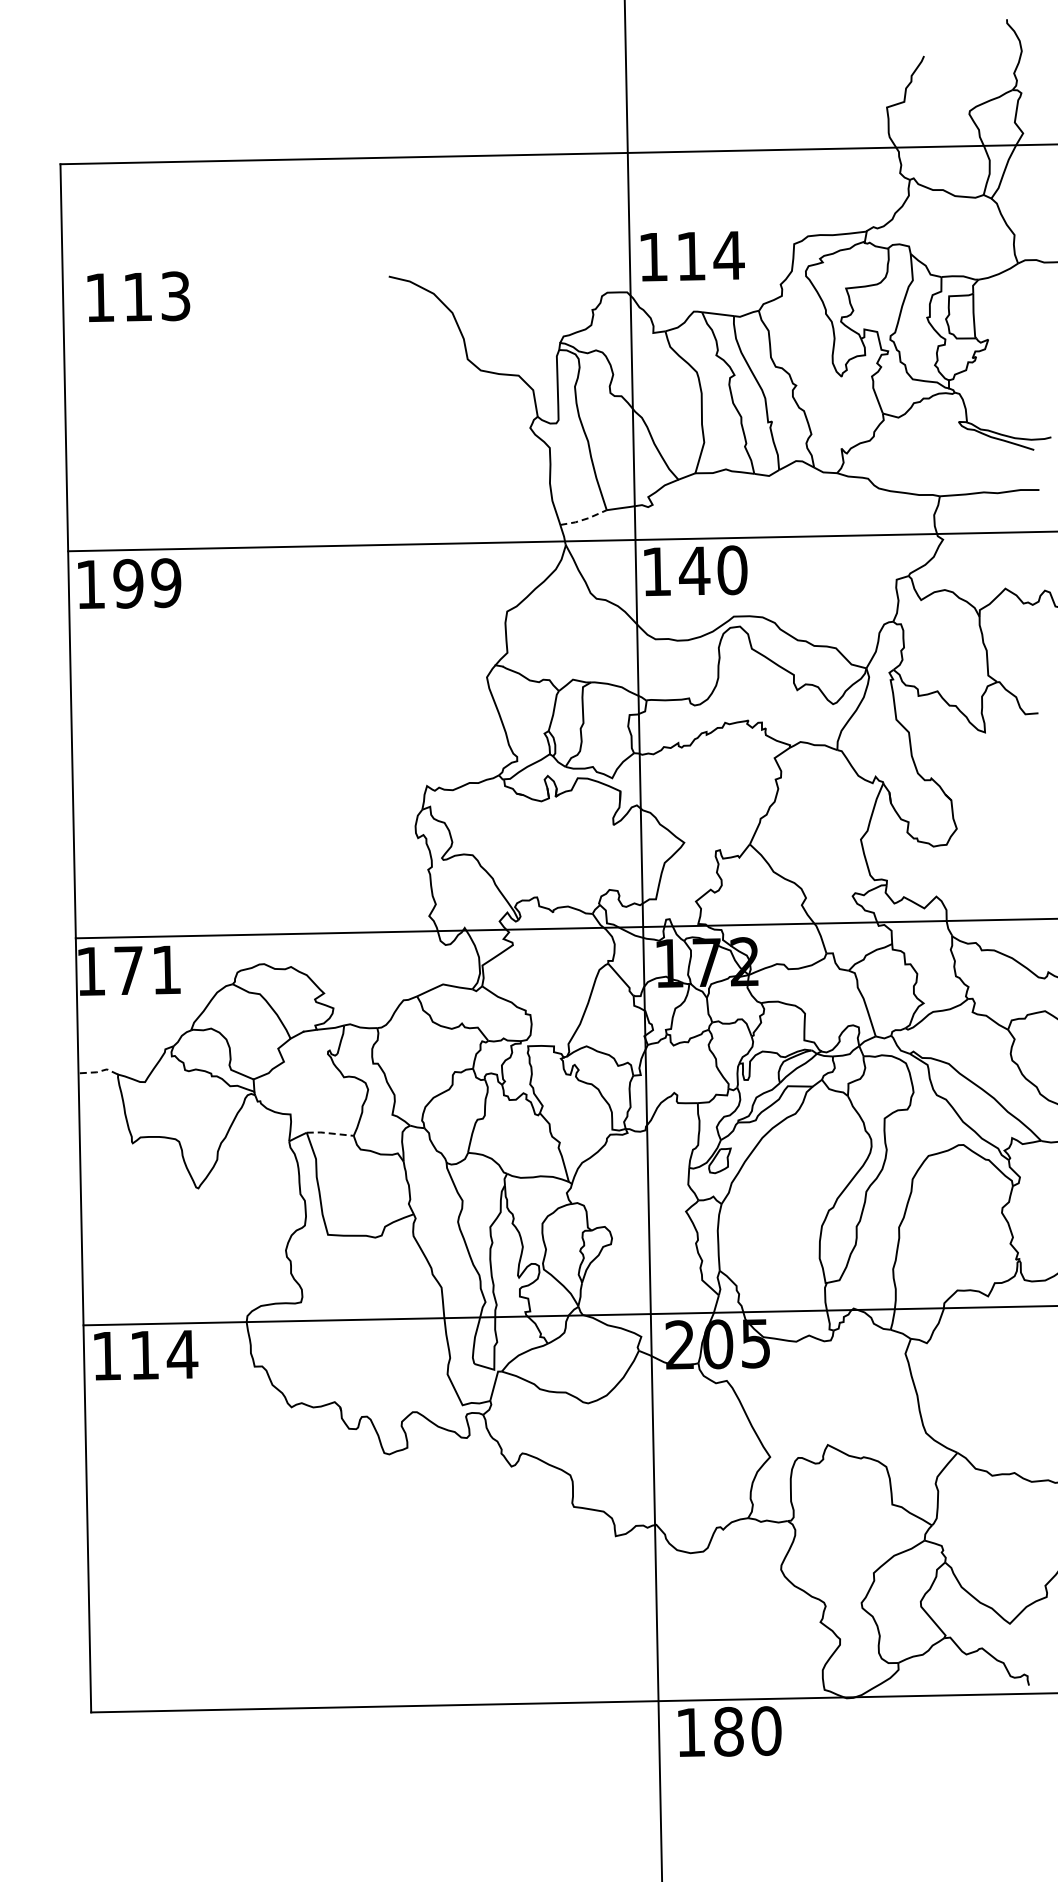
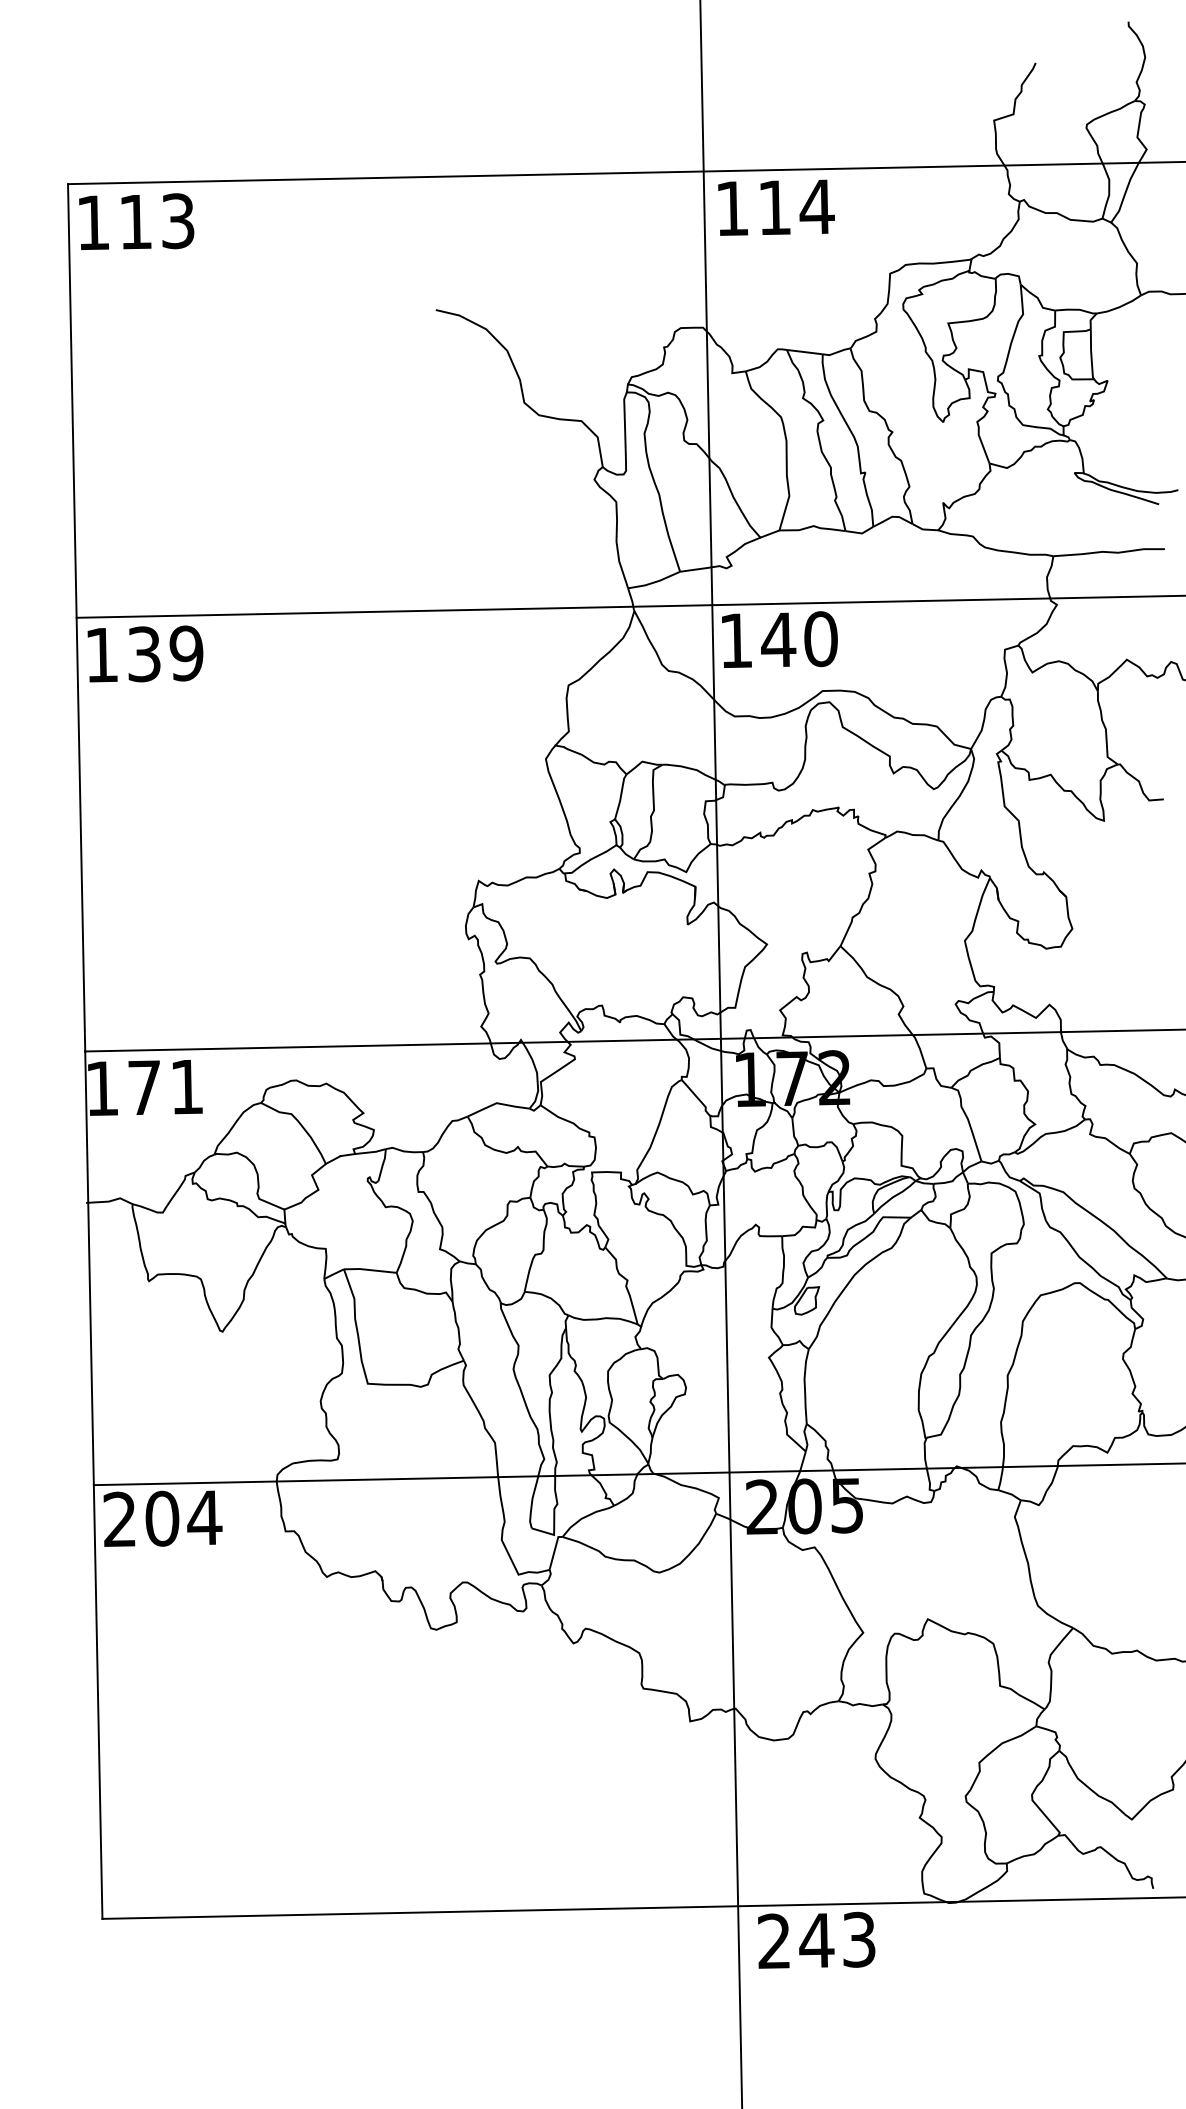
text: (692, 256) -> (776, 207), moved
text: (138, 296) -> (136, 221), moved
line: (583, 519) -> (654, 582), dashed -> solid
text: (128, 583) -> (144, 653), 199 -> 139
line: (97, 1072) -> (109, 1201), dashed -> solid
line: (329, 1133) -> (369, 1270), dashed -> solid
text: (125, 1355) -> (140, 1518), 114 -> 204
text: (728, 1731) -> (816, 1940), 180 -> 243

